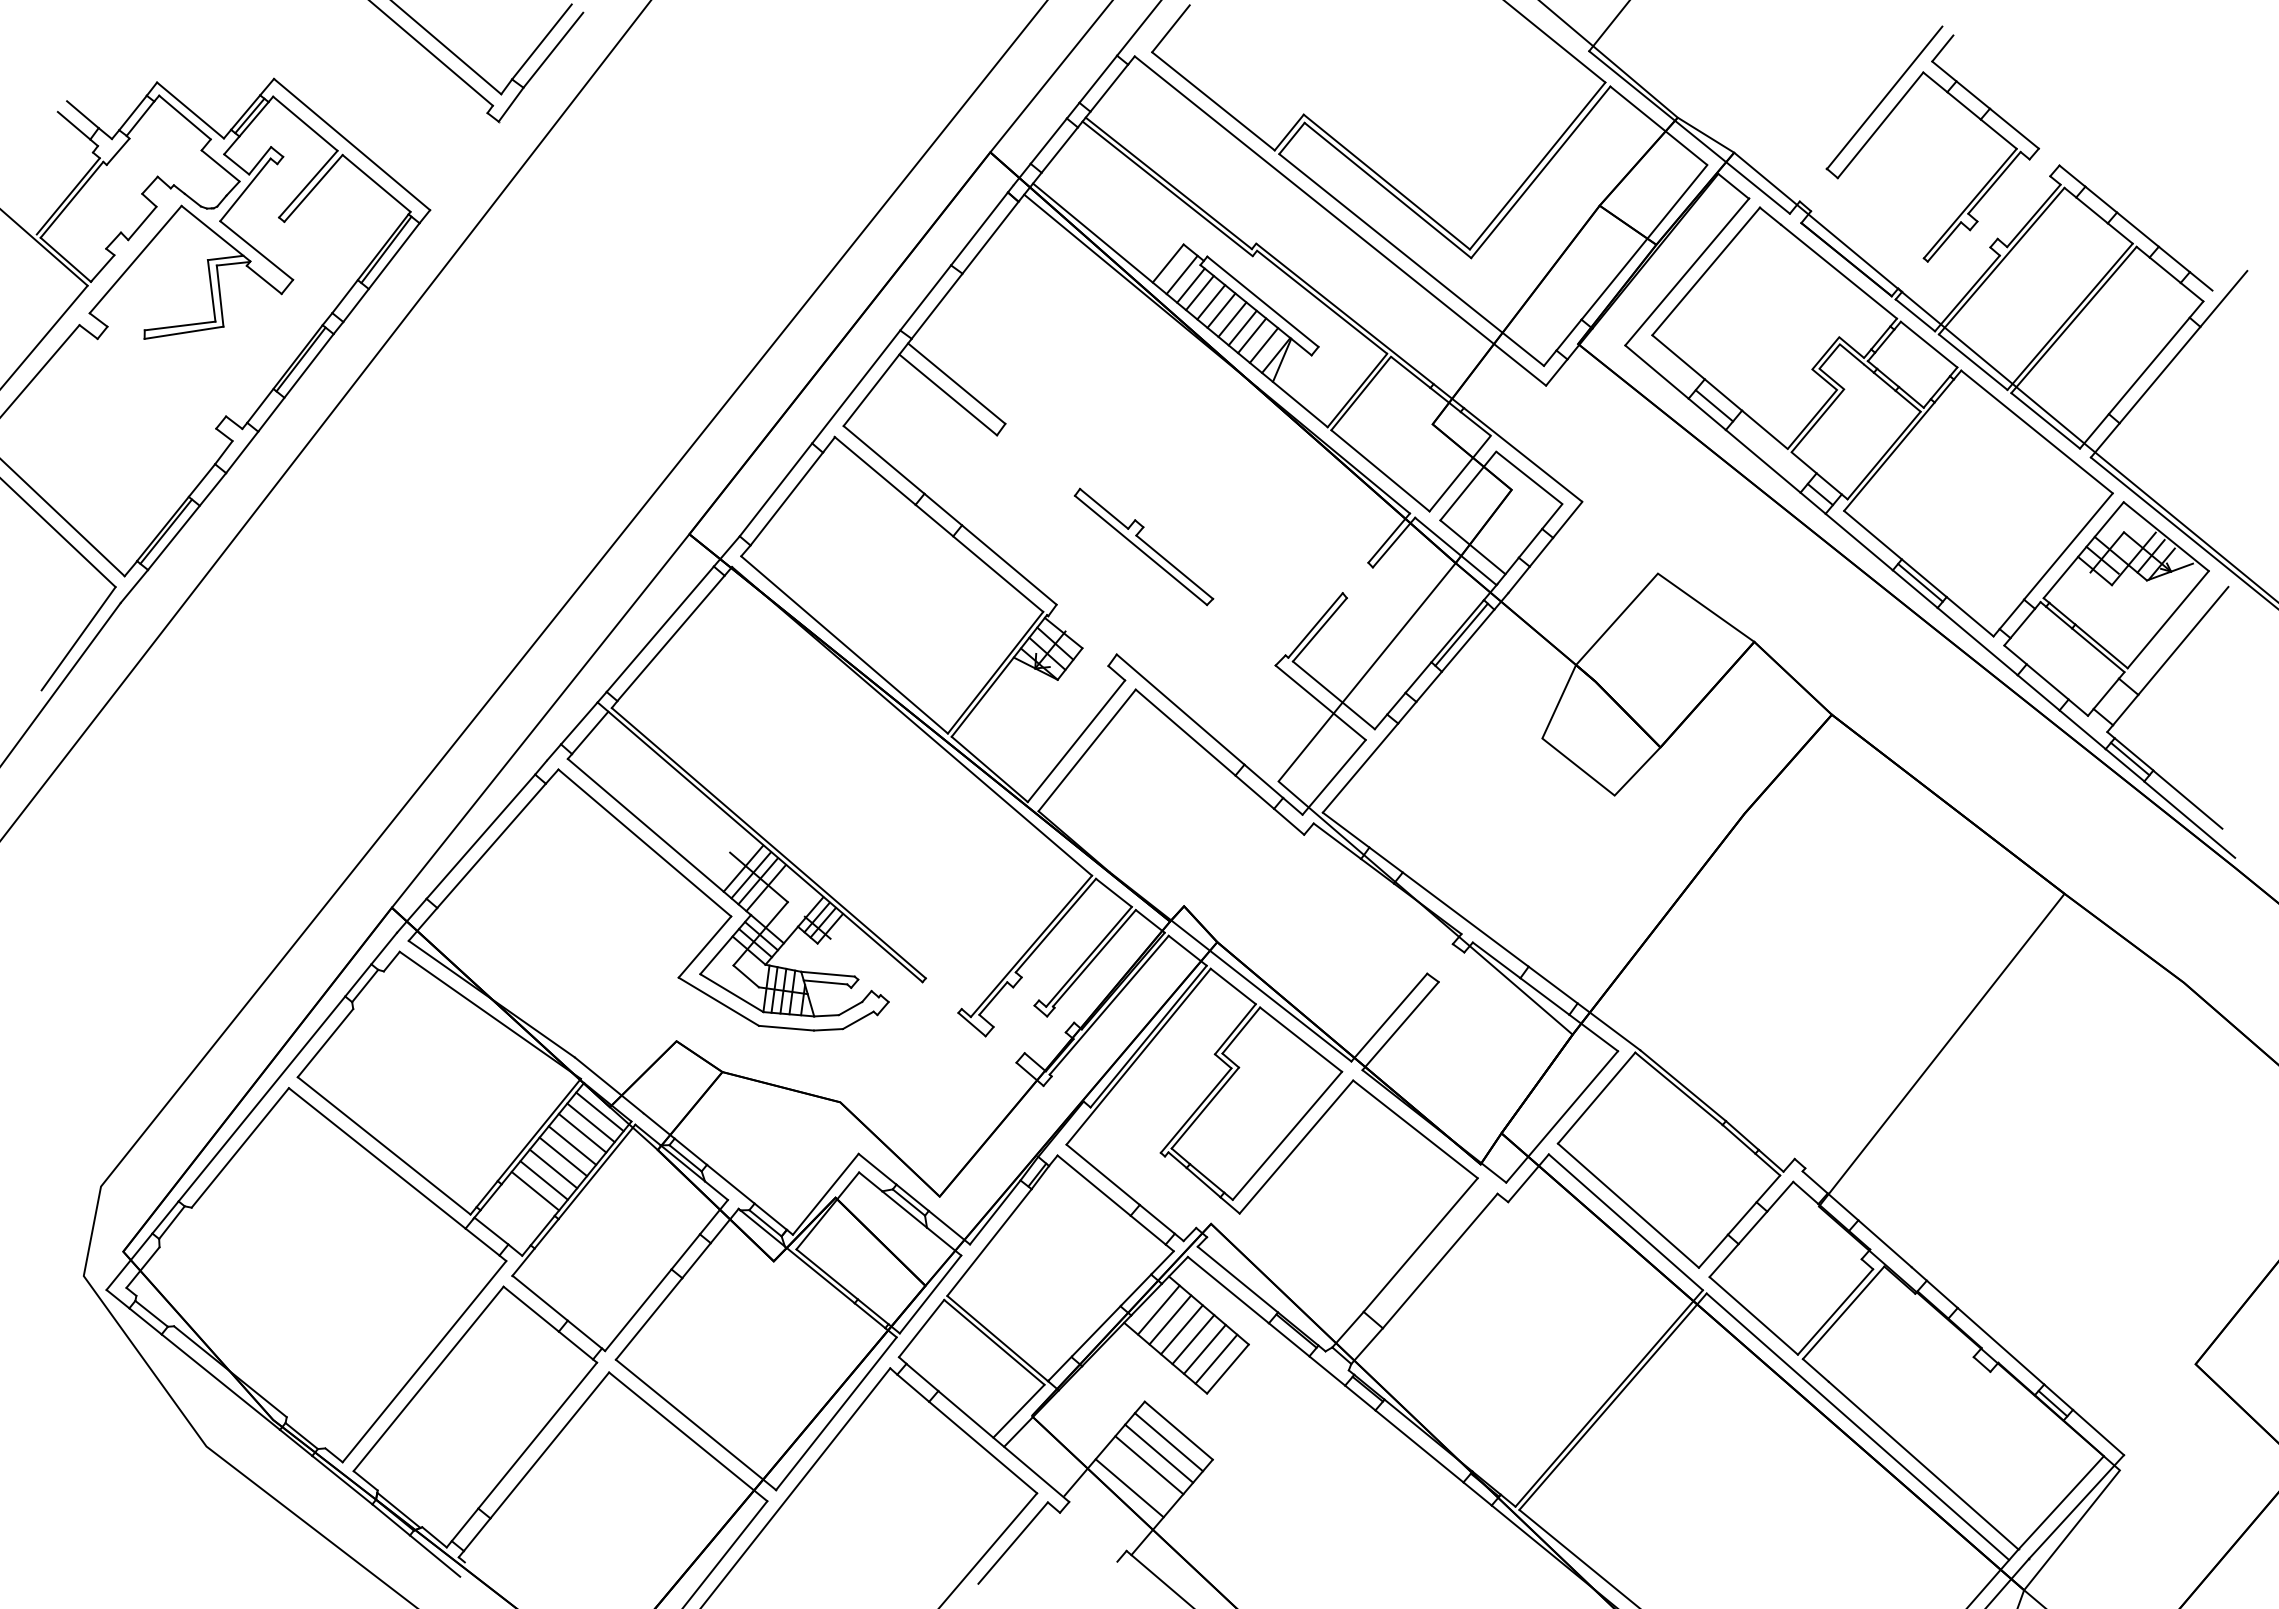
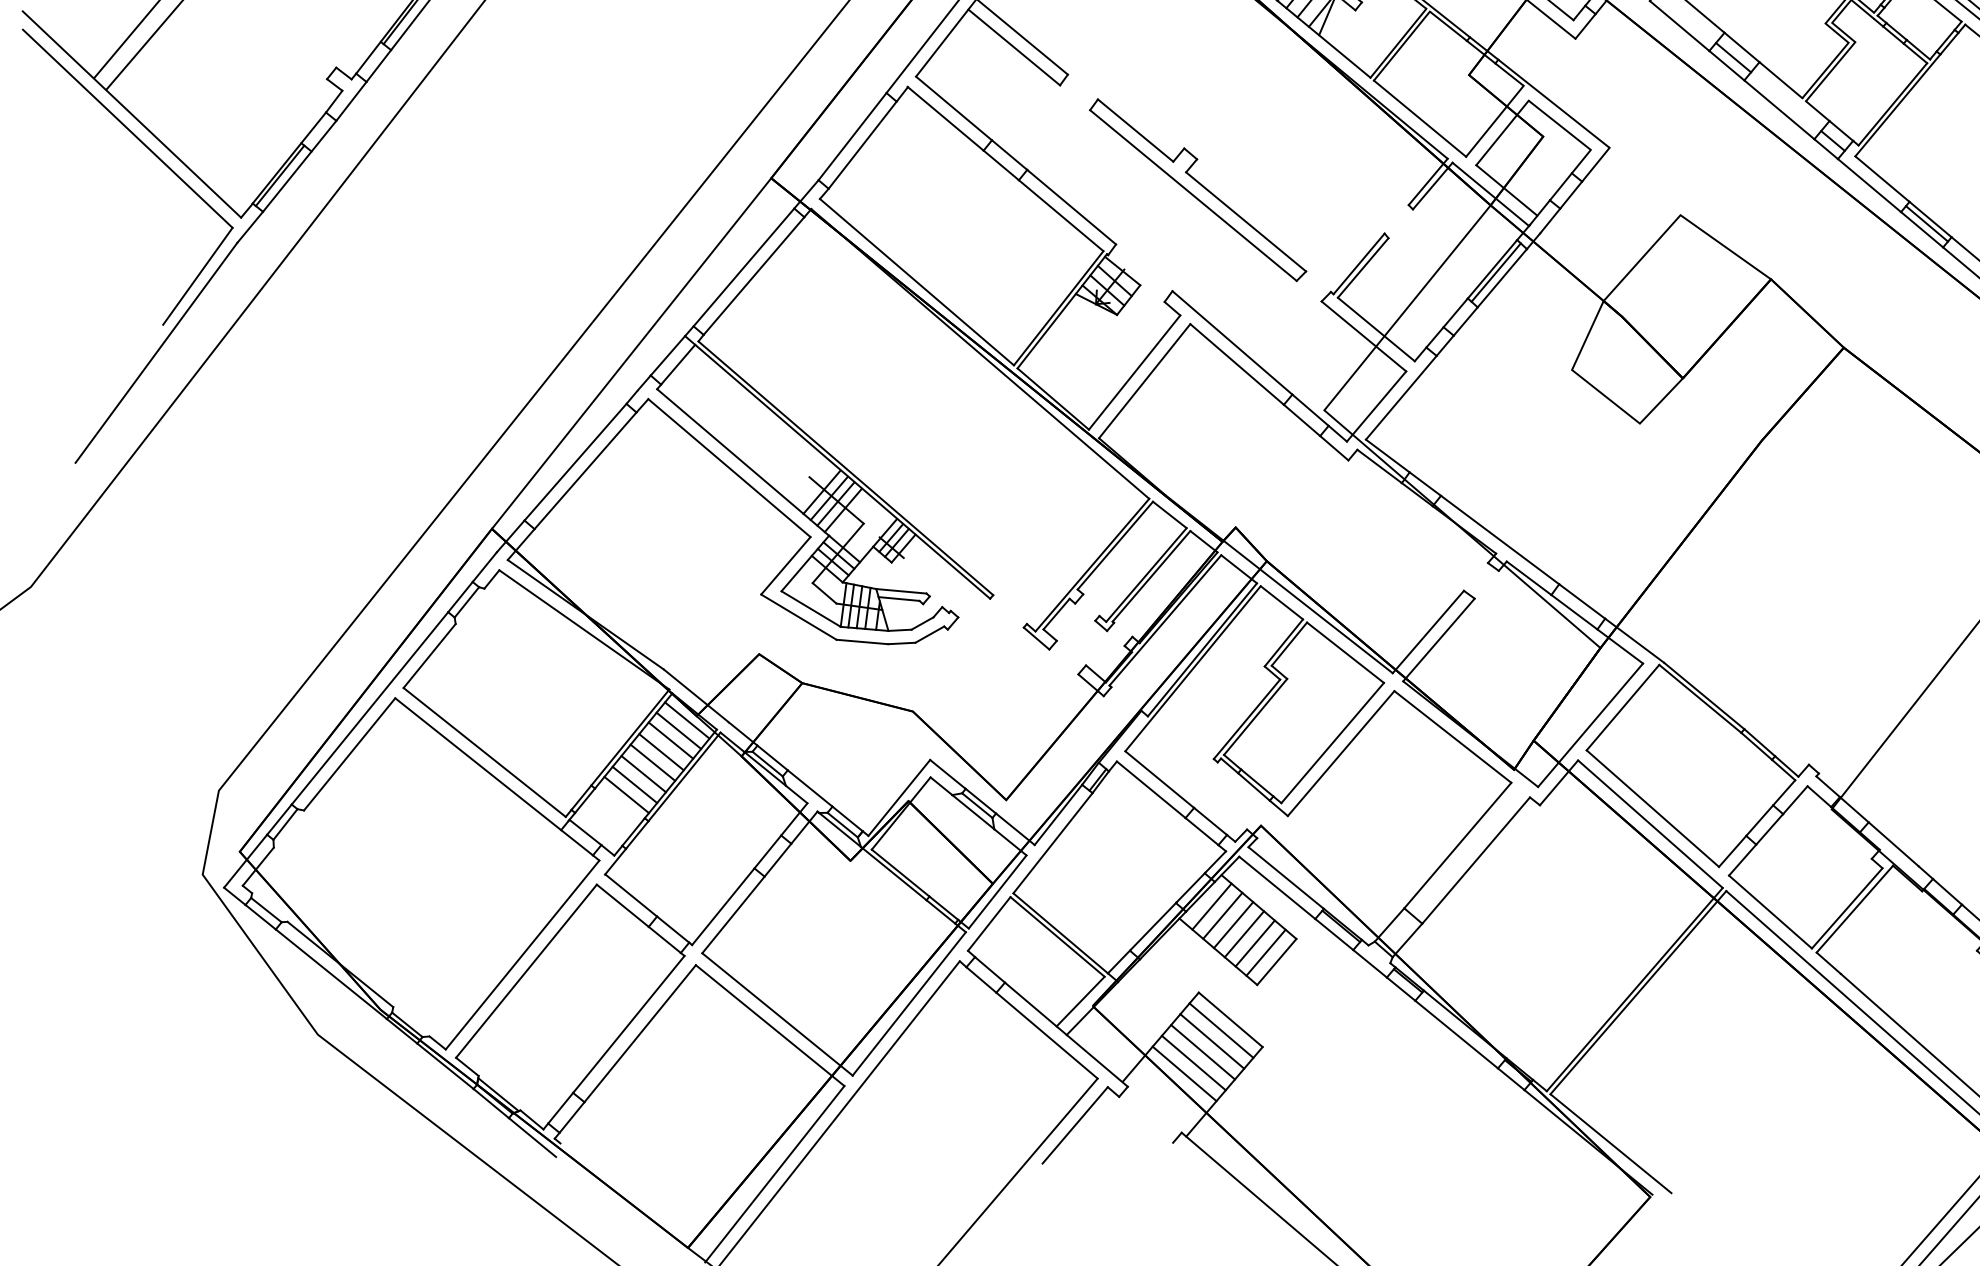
part: (1143, 546) -> (1197, 189), size x1.67
line: (1139, 1476) -> (1193, 1062), added

